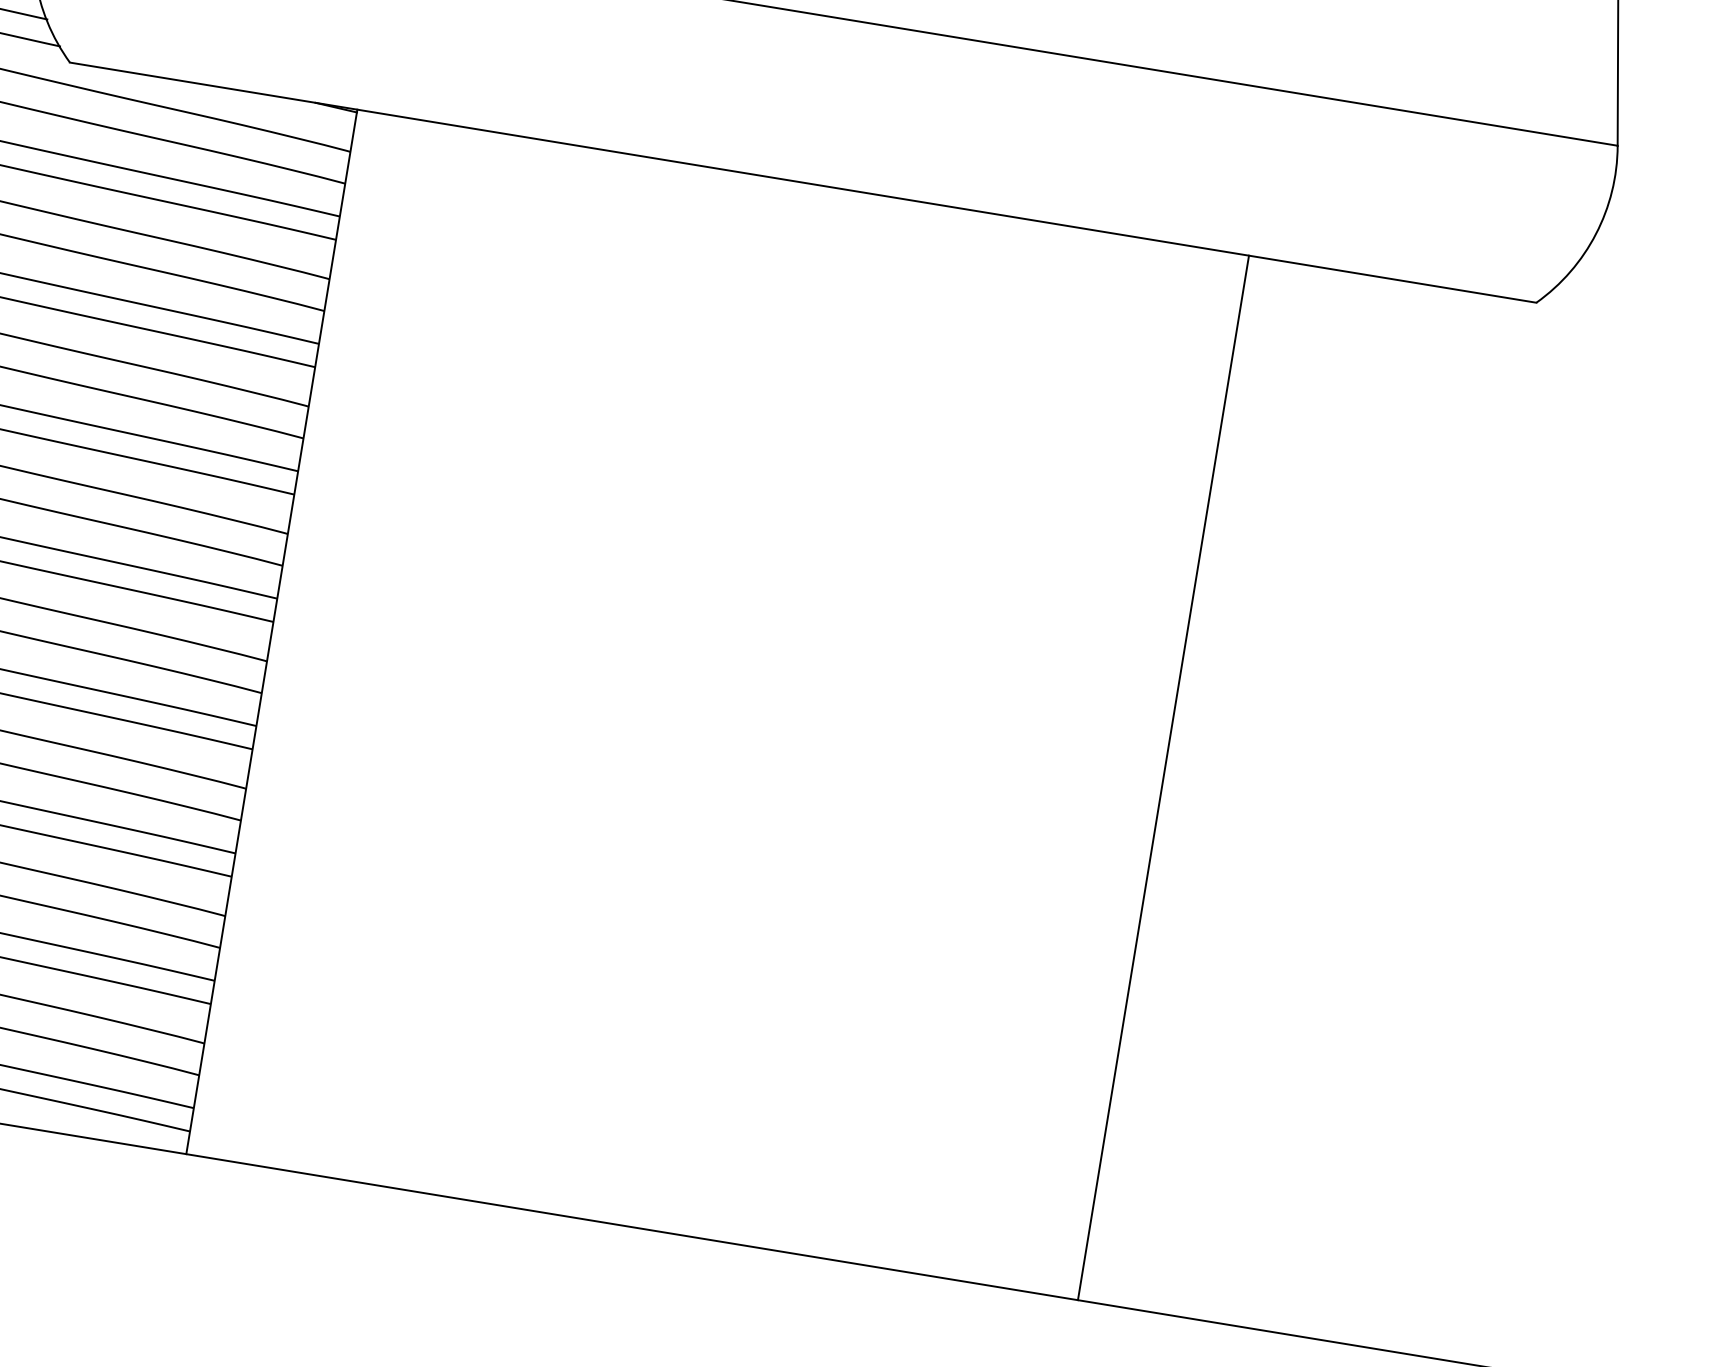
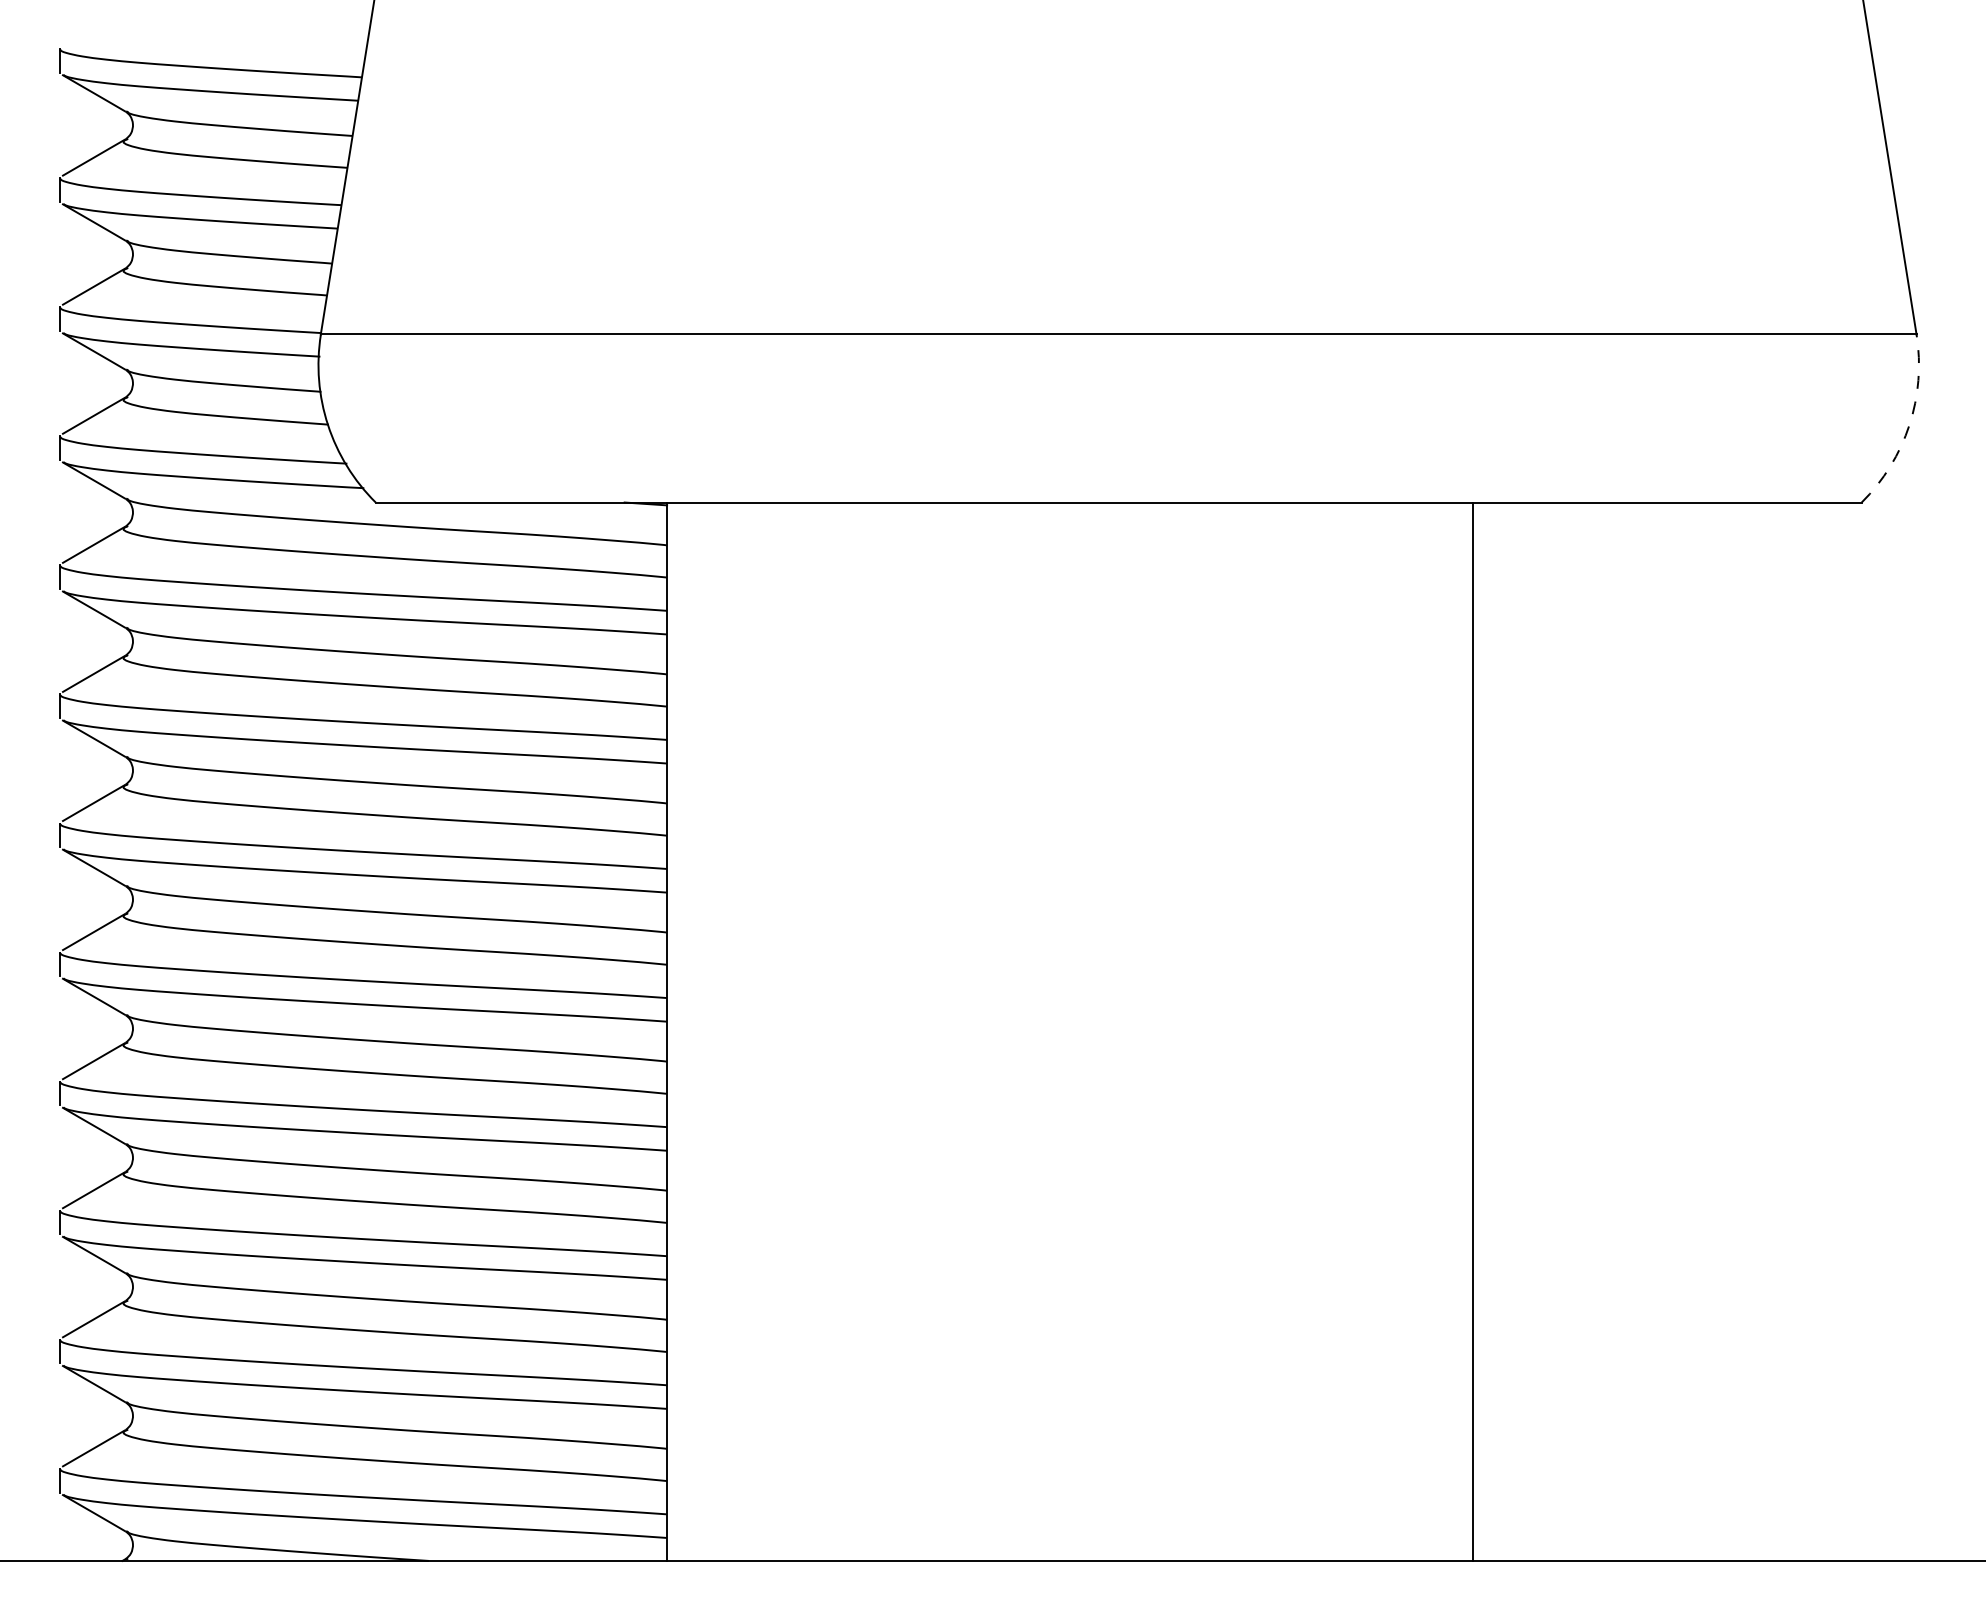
arc: (1595, 234) -> (1909, 425), solid -> dashed
line: (1163, 777) -> (1472, 1031), moved

